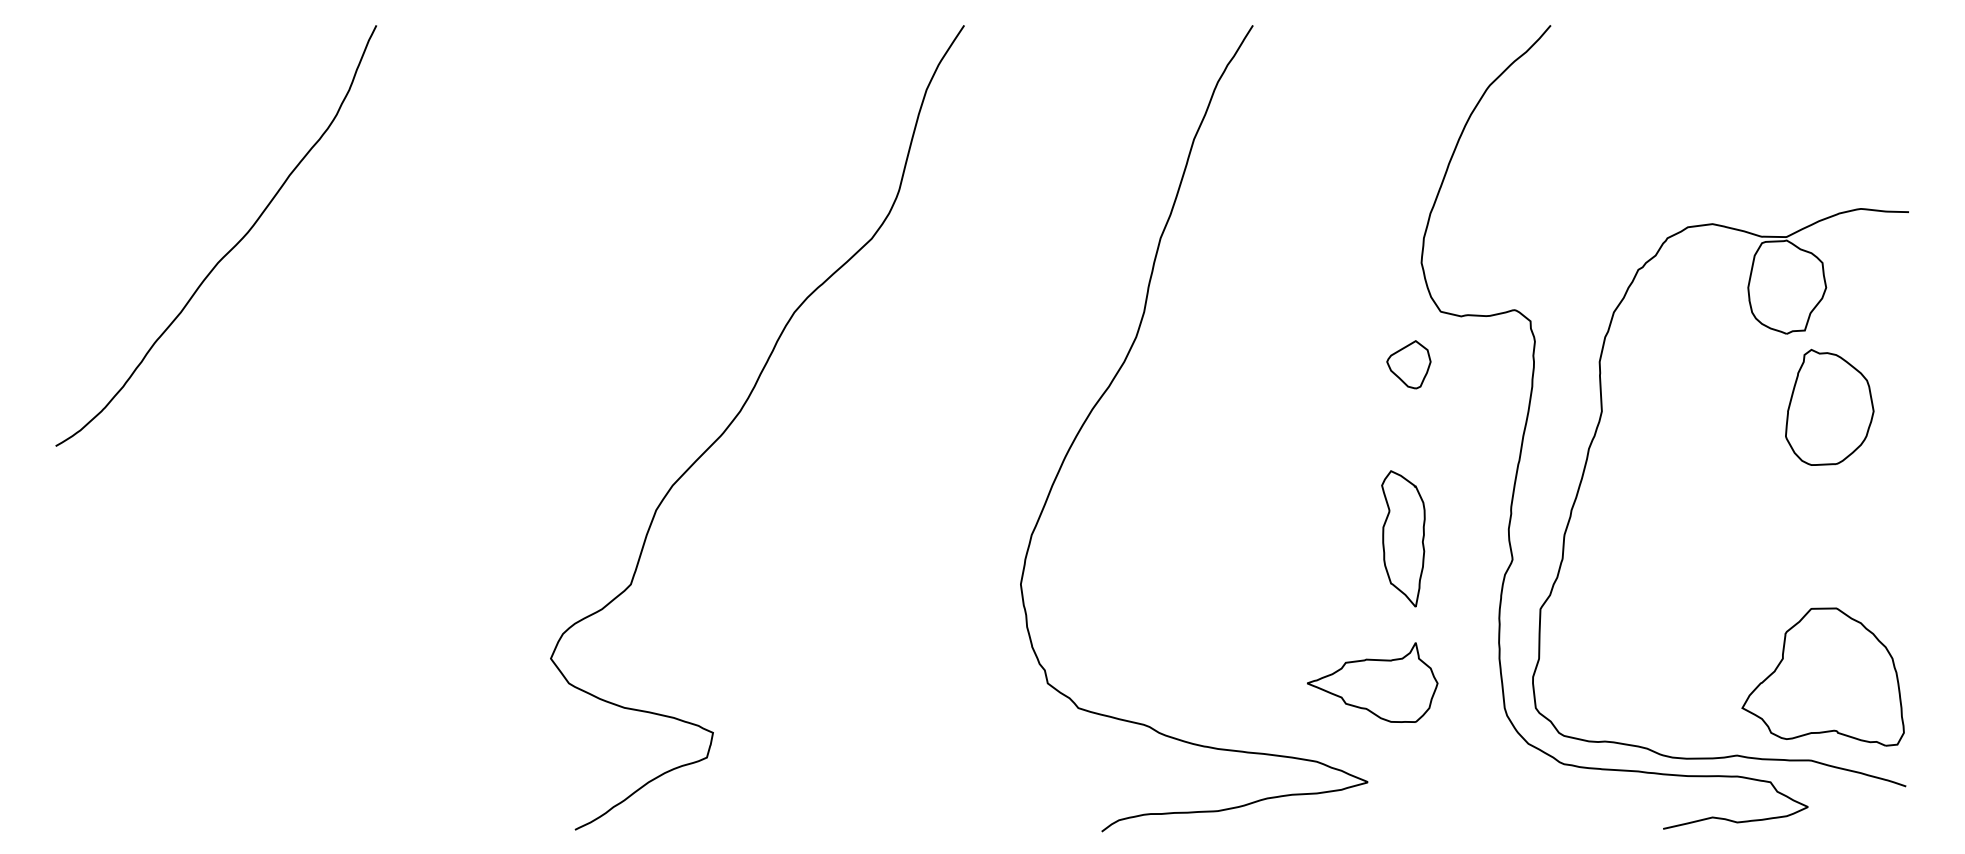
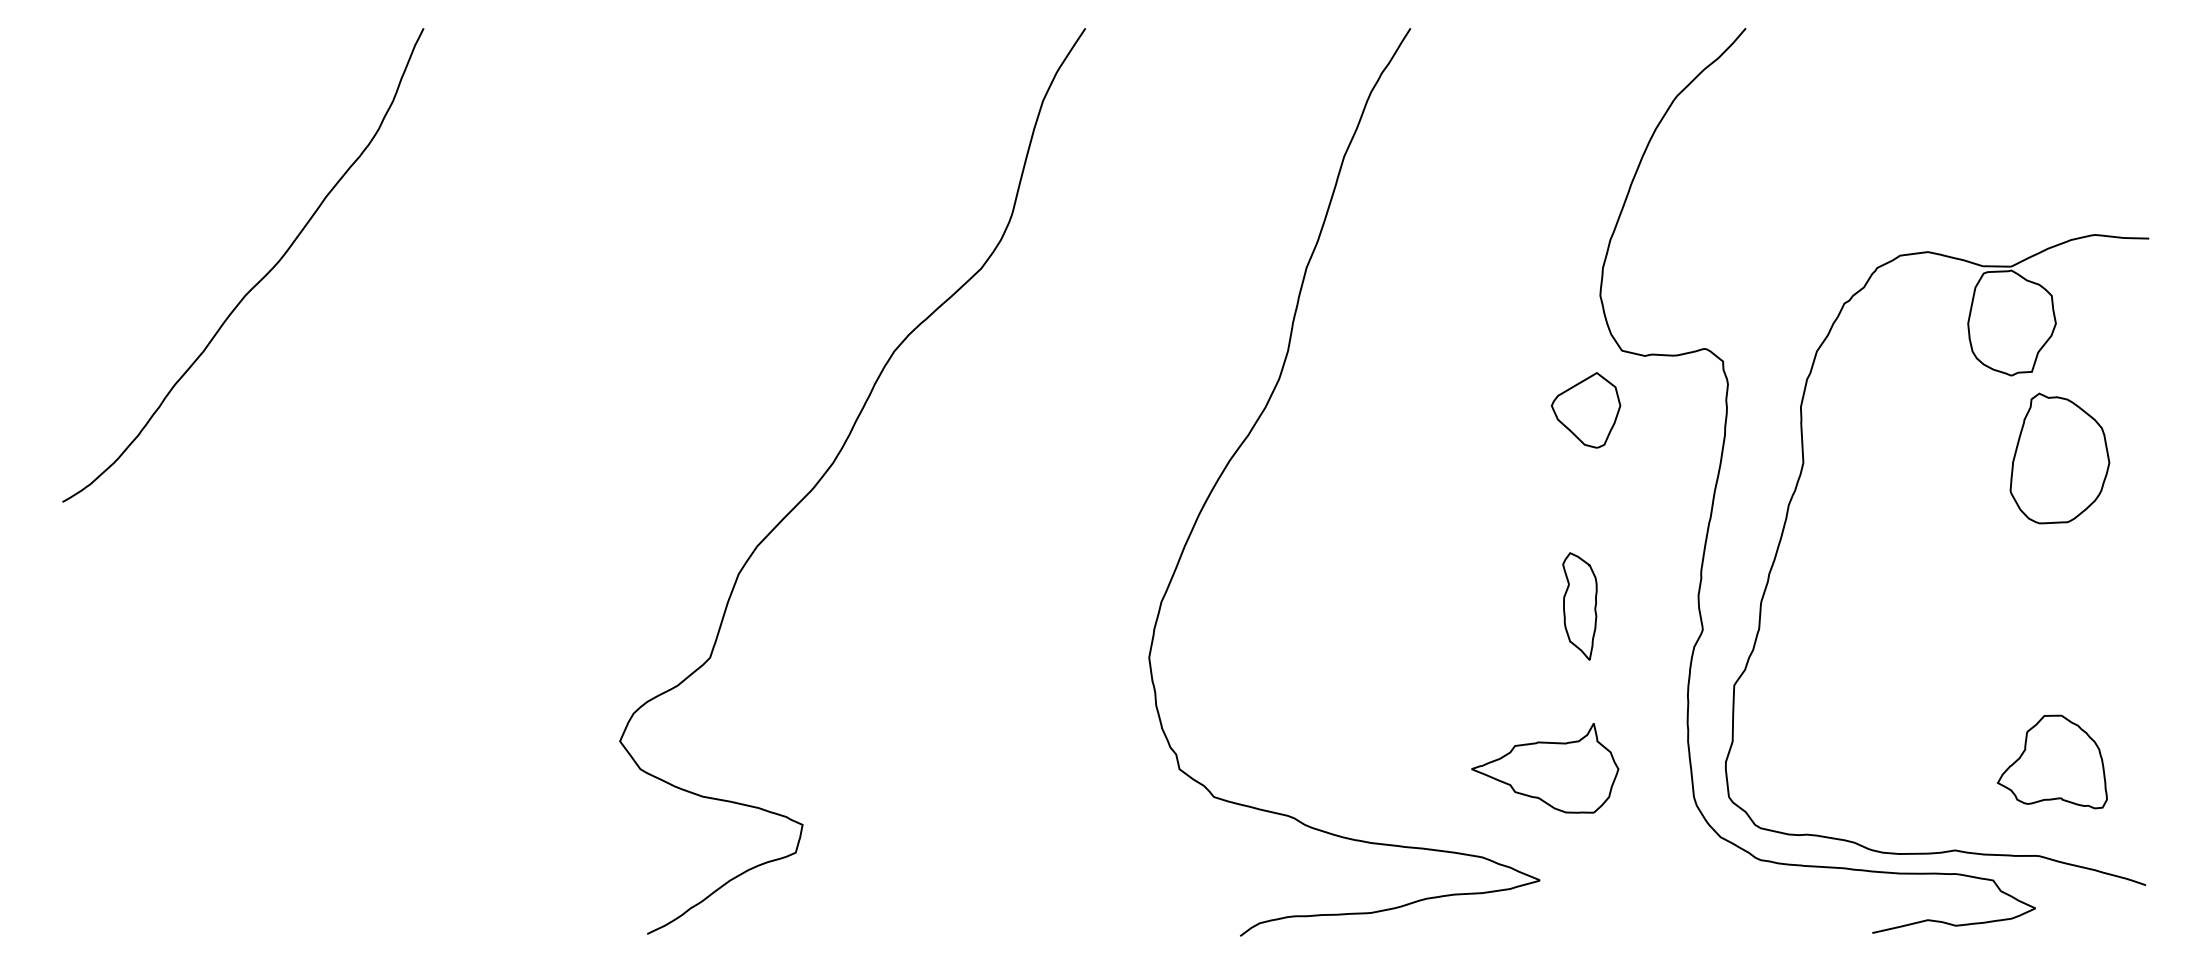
part: (1408, 364) -> (1585, 410), size x1.4
part: (1403, 538) -> (1580, 606), size x0.7
part: (1822, 676) -> (2051, 761), size x0.6

